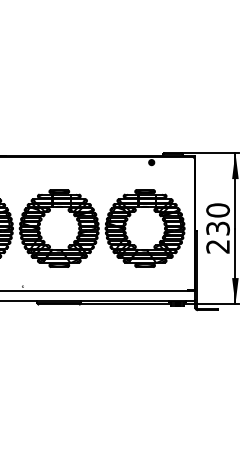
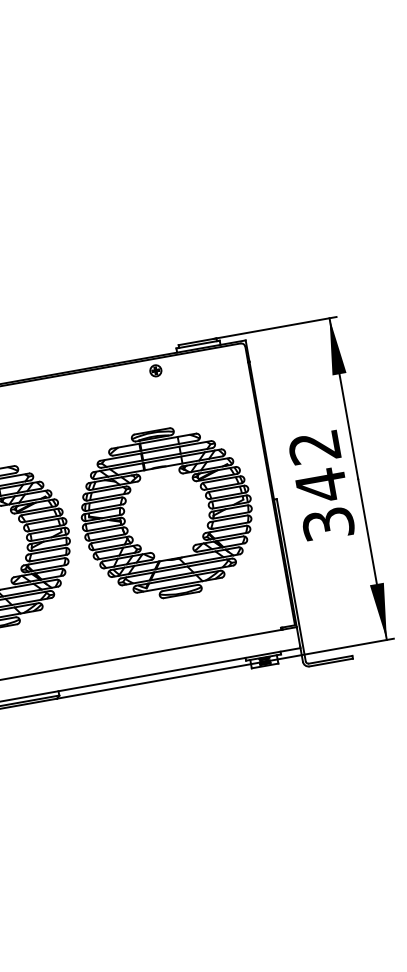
text: (217, 228) -> (320, 485), 230 -> 342

